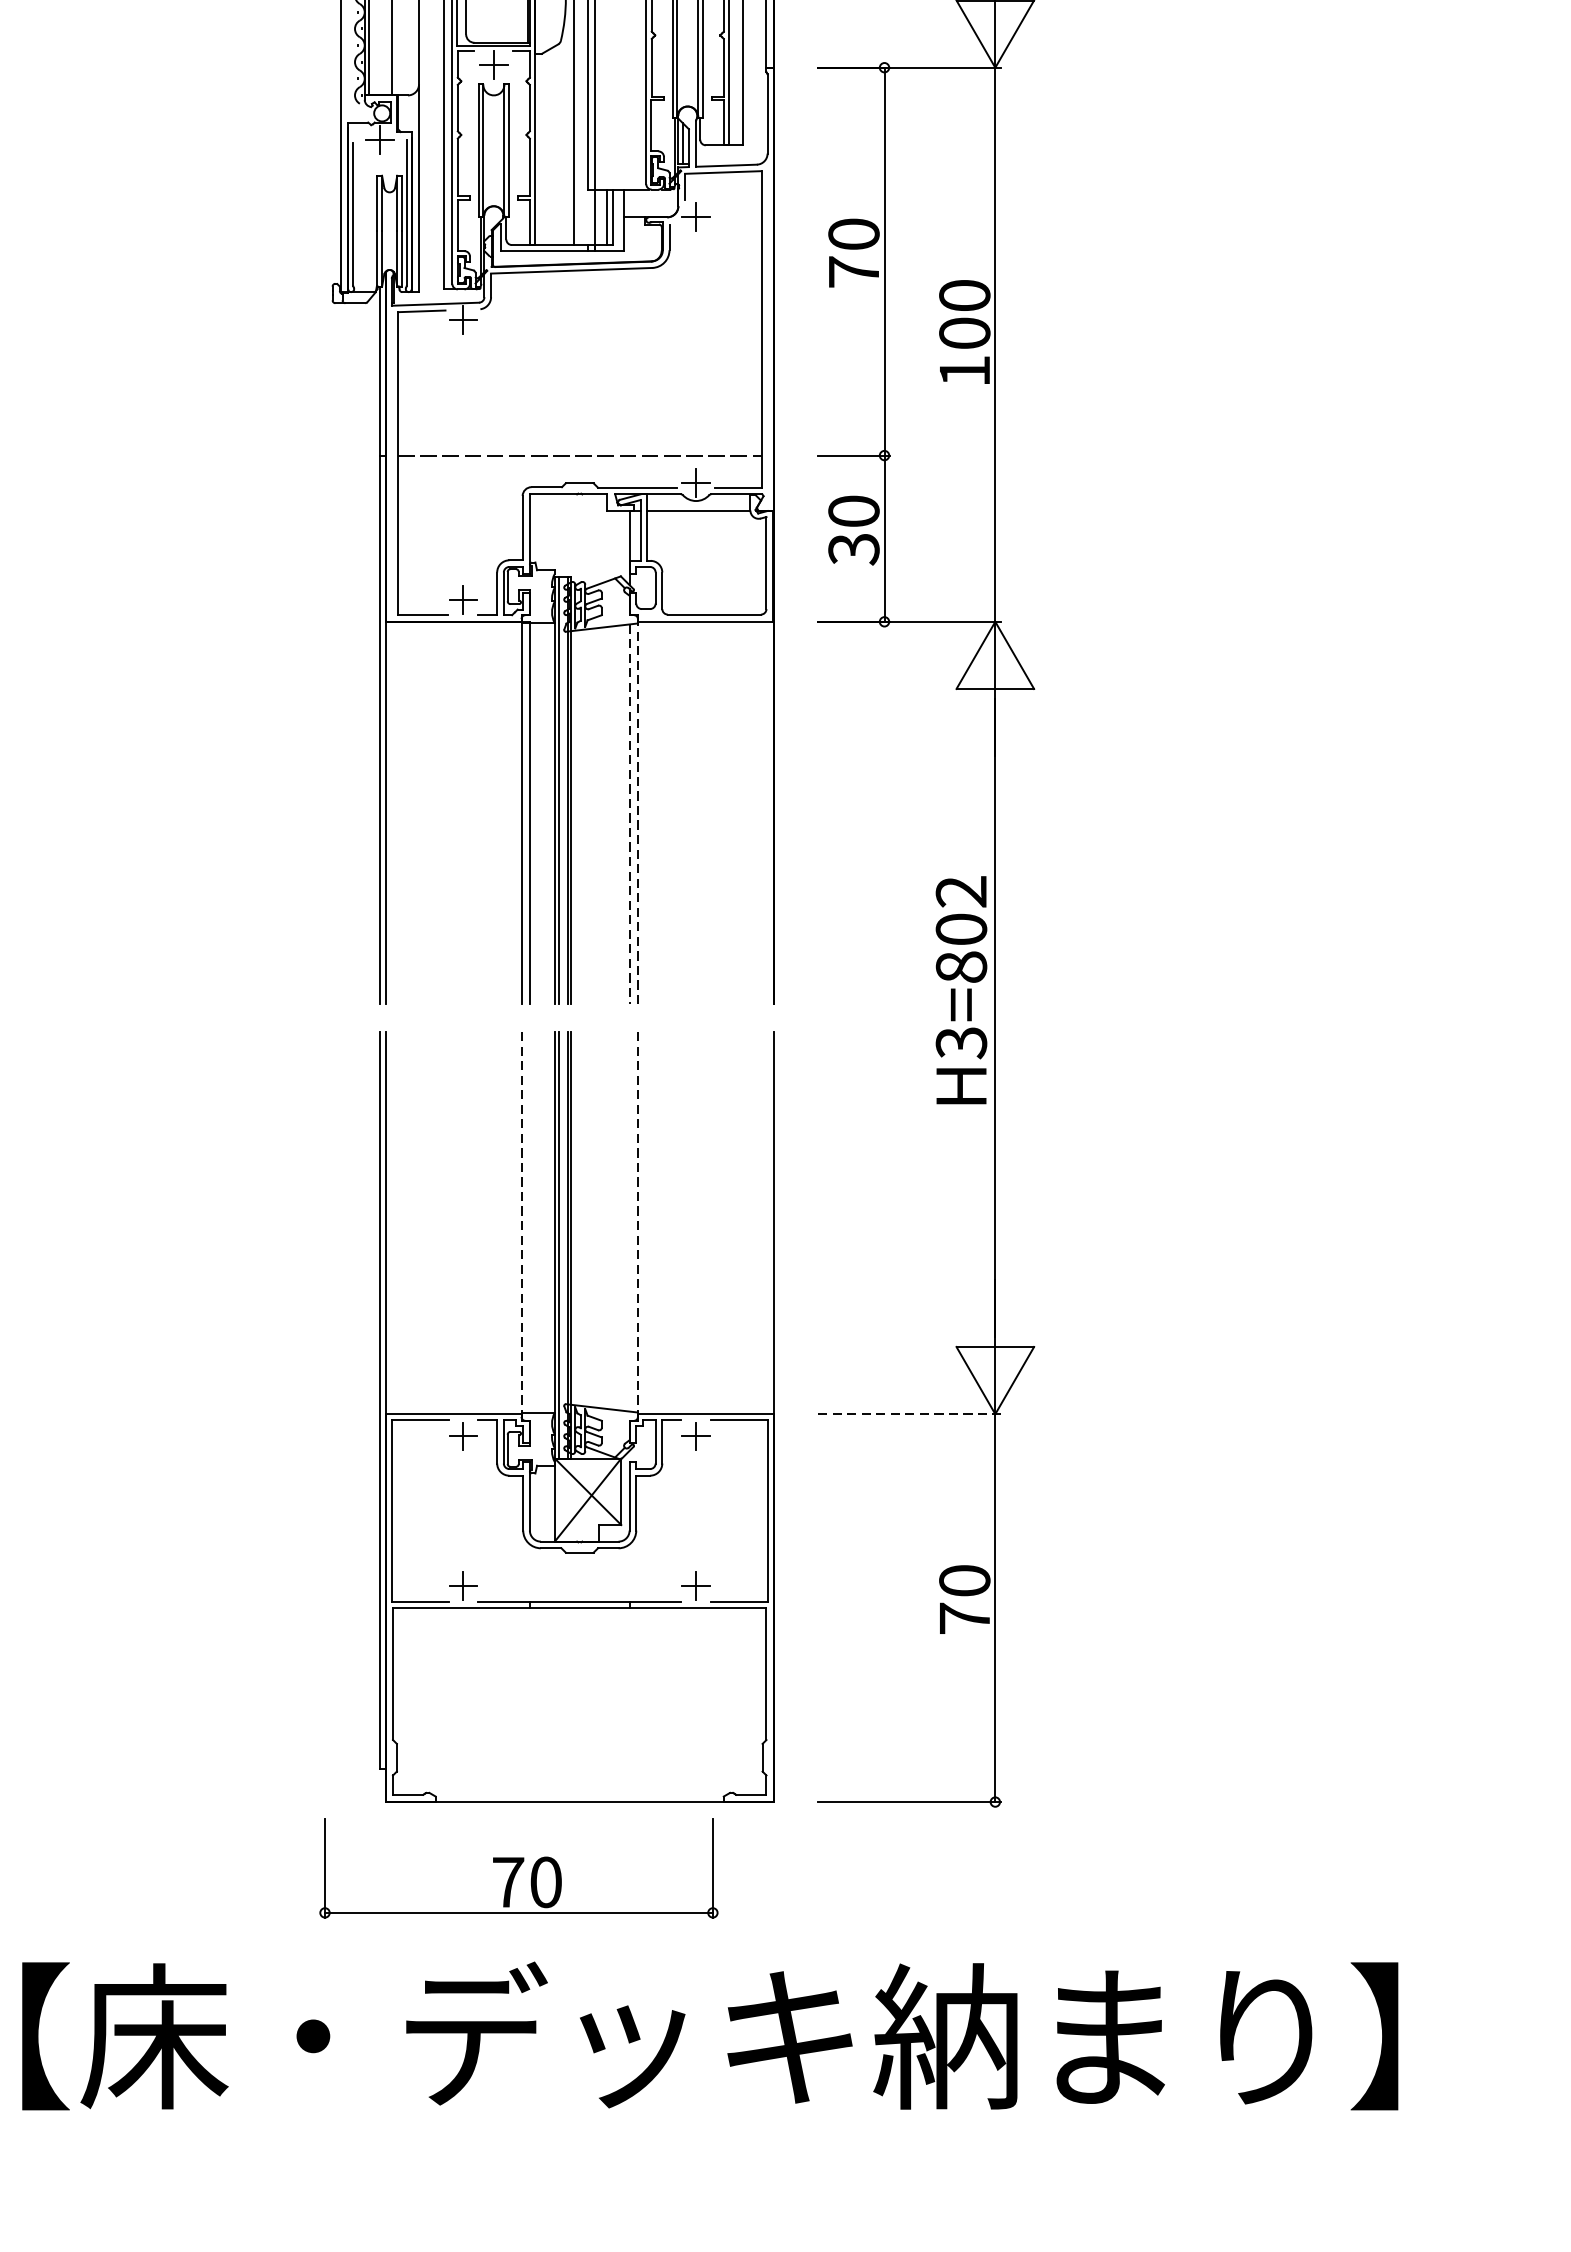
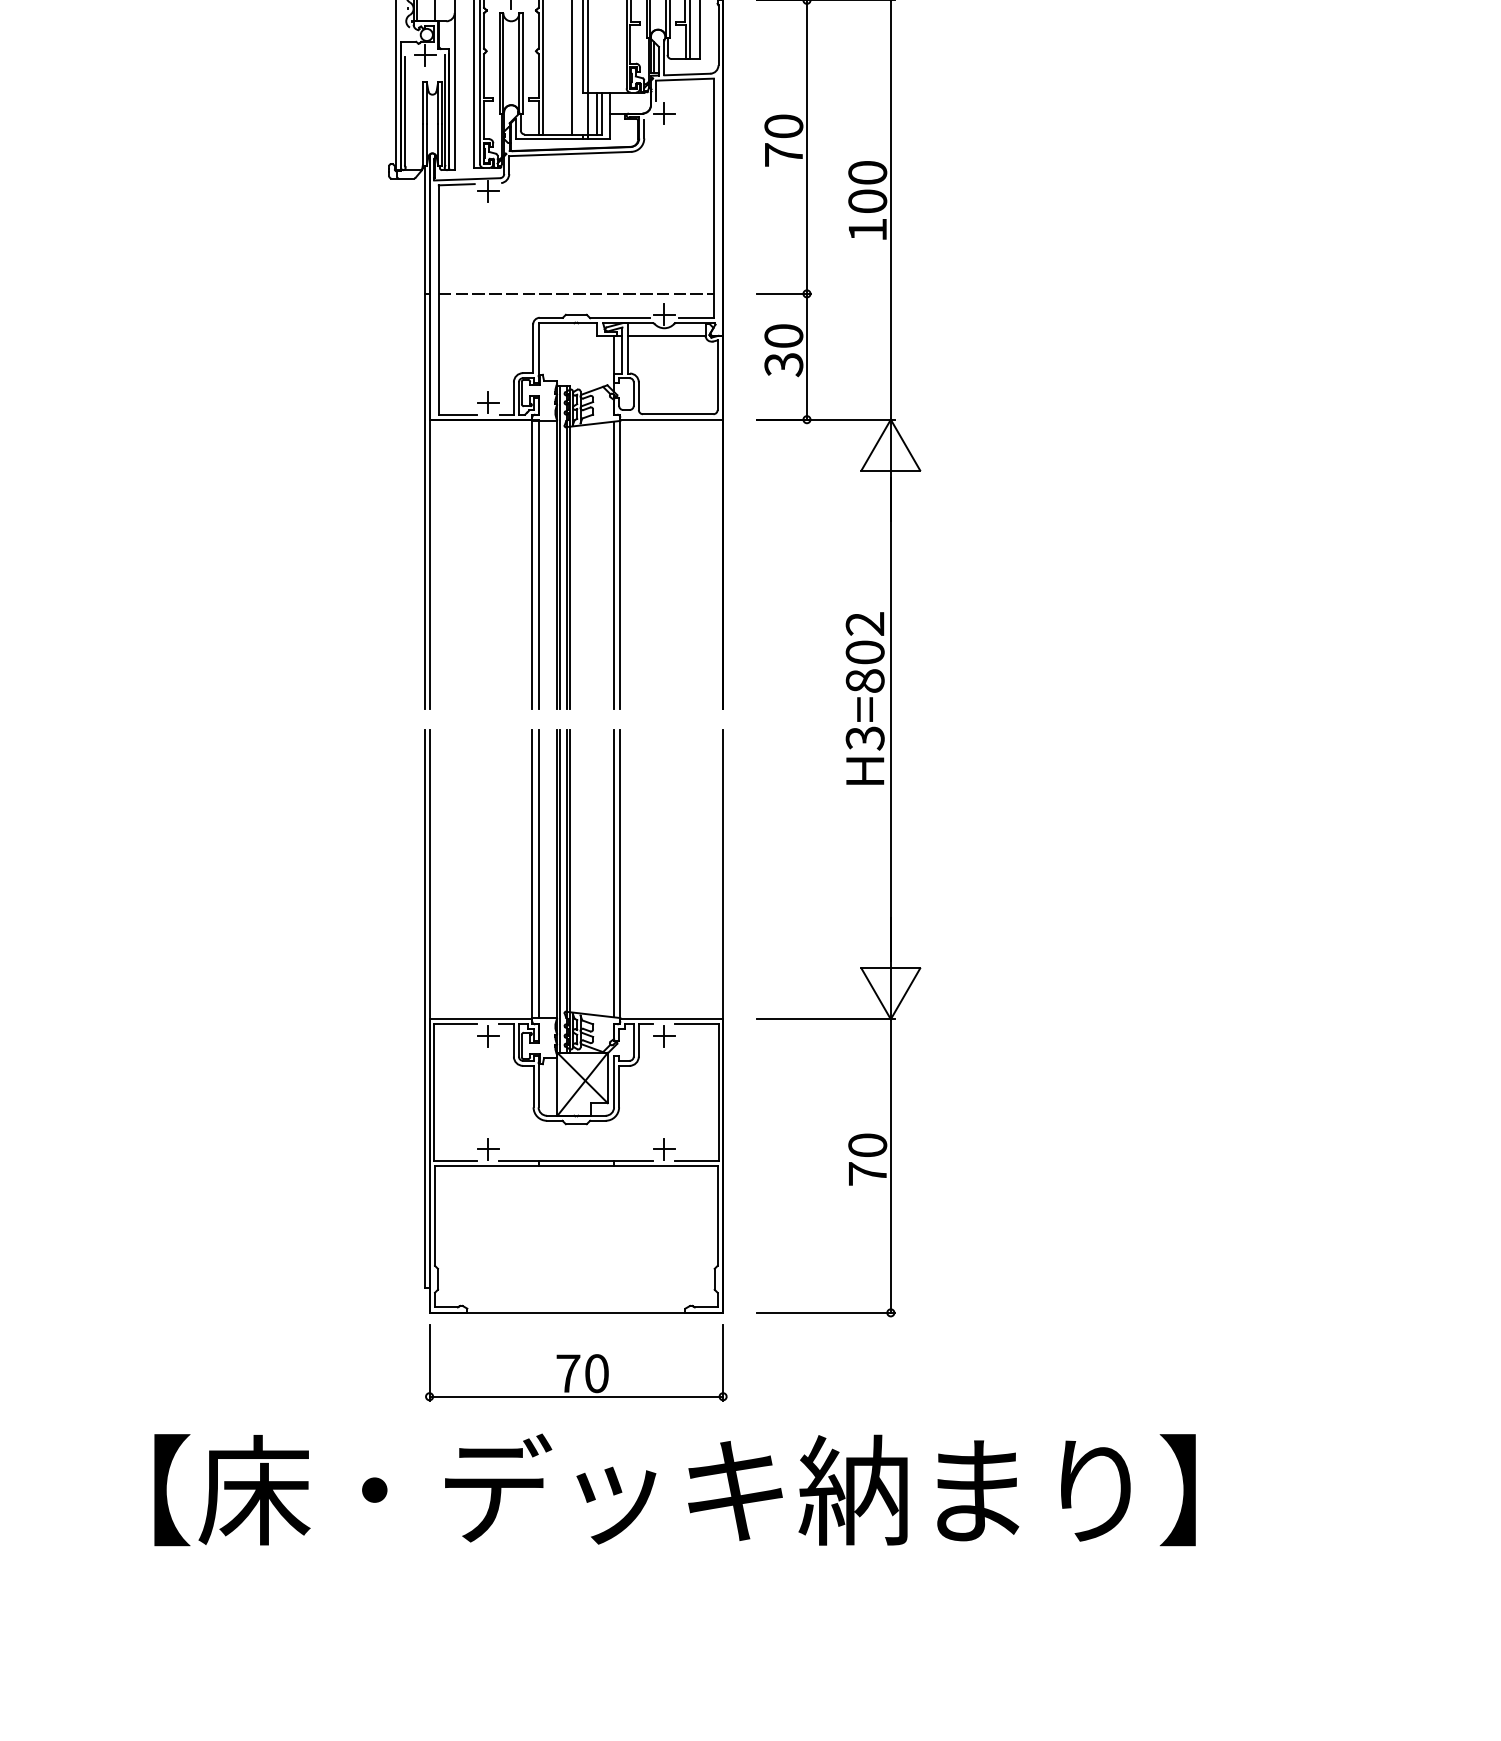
line: (638, 810) -> (620, 562), dashed -> solid
line: (630, 814) -> (614, 565), dashed -> solid
line: (529, 1221) -> (538, 873), added
line: (630, 1221) -> (614, 873), added
line: (521, 1225) -> (532, 876), dashed -> solid
line: (638, 1225) -> (620, 876), dashed -> solid
line: (910, 1414) -> (826, 1019), dashed -> solid
part: (519, 1867) -> (576, 1362), moved

